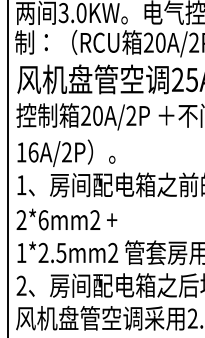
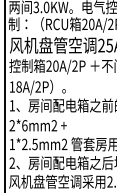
text: (32, 151) -> (18, 86), 16A/2P -> 18A/2P

